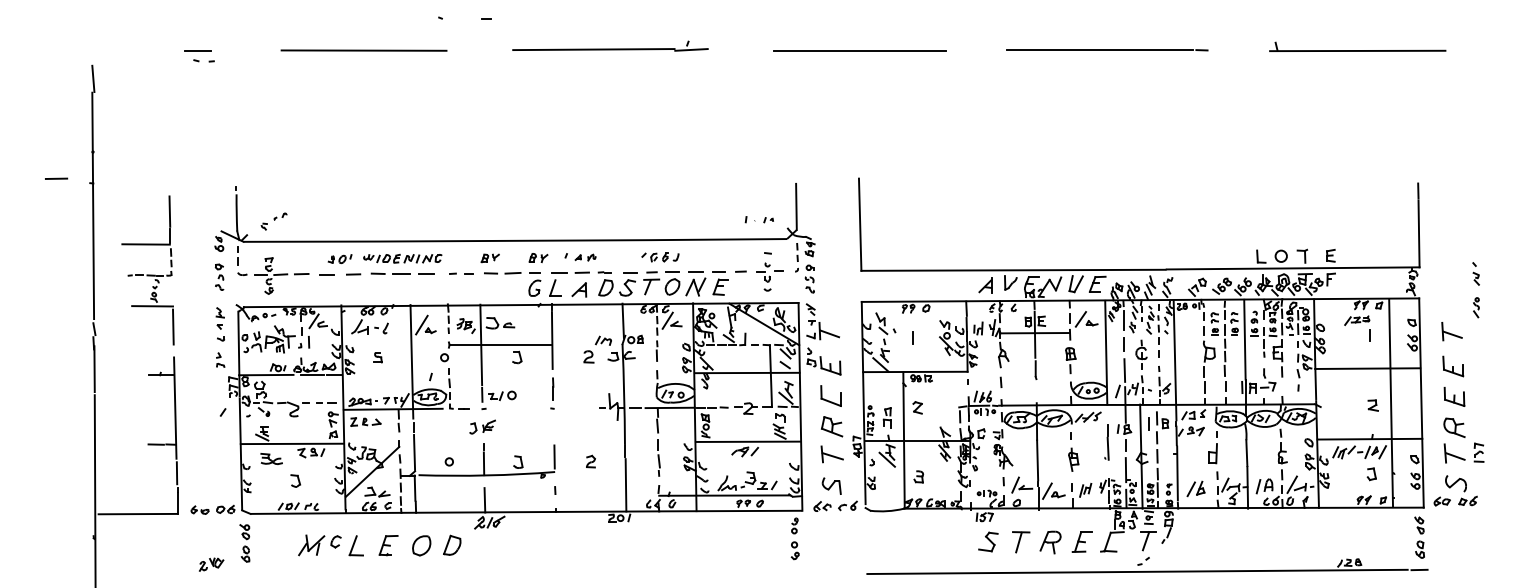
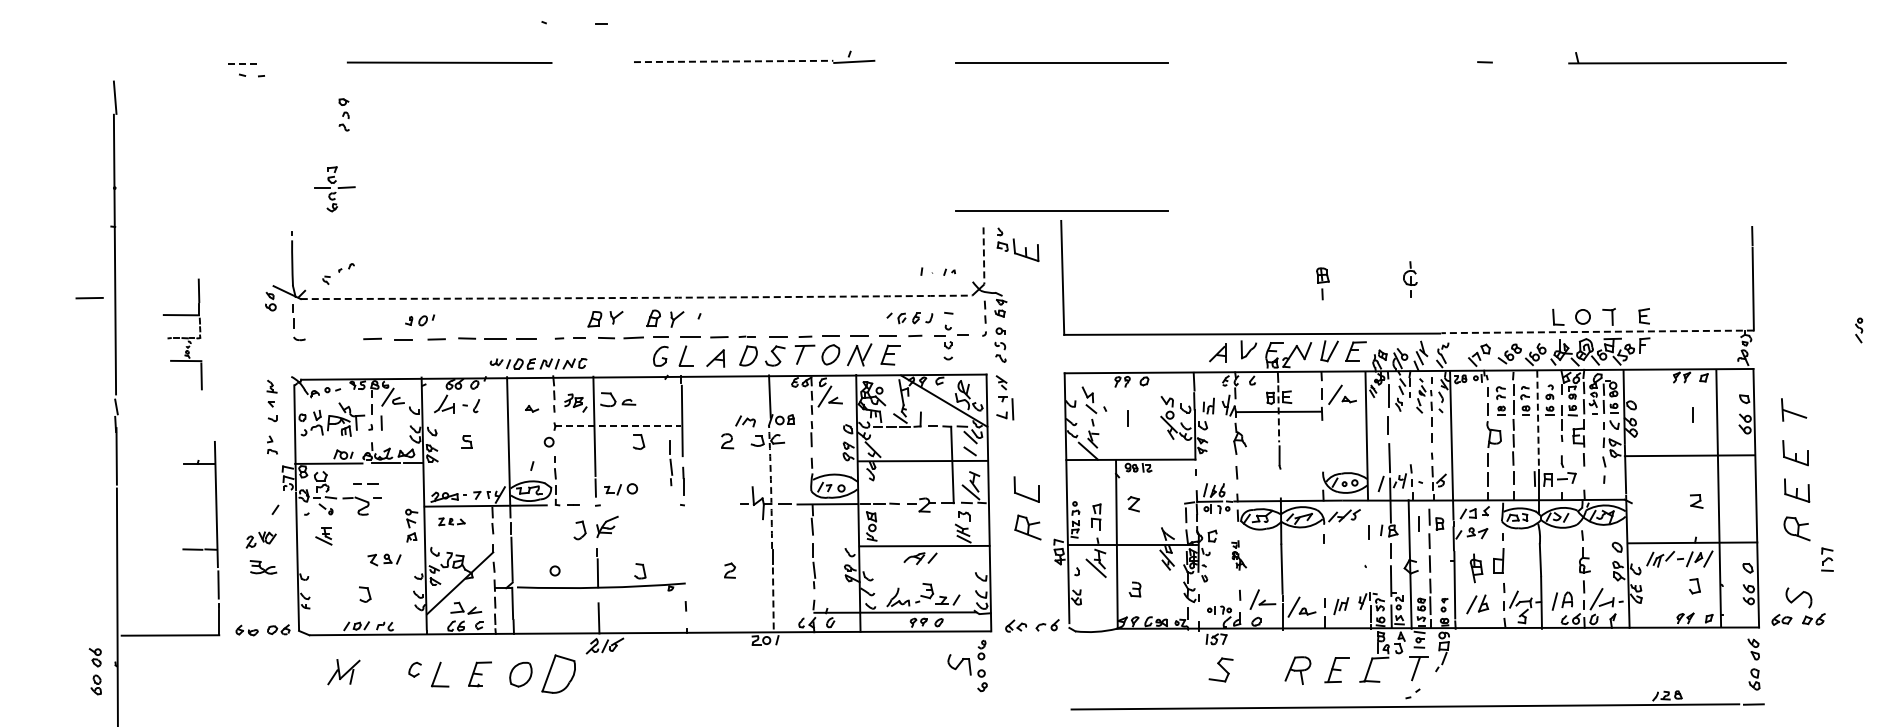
line: (593, 49) -> (733, 61), solid -> dashed
line: (1099, 50) -> (1358, 62), removed
line: (198, 51) -> (244, 63), solid -> dashed
line: (859, 170) -> (1061, 210), added
line: (56, 179) -> (89, 298), moved
line: (796, 207) -> (983, 256), solid -> dashed
arc: (515, 240) -> (636, 297), solid -> dashed
part: (585, 257) -> (723, 318), removed
part: (660, 257) -> (909, 318), moved
part: (402, 258) -> (538, 363), moved
part: (490, 258) -> (605, 319), size x1.6
part: (538, 258) -> (665, 319), size x1.6
line: (1292, 268) -> (1597, 331), solid -> dashed
part: (147, 270) -> (182, 334), size x0.6
part: (1475, 273) -> (1823, 338), removed
part: (270, 276) -> (334, 189), moved
part: (219, 277) -> (343, 114), moved
part: (1476, 307) -> (1859, 330), moved
part: (1356, 320) -> (1676, 396), removed
line: (421, 324) -> (520, 401), removed
line: (829, 333) -> (1024, 412), removed
line: (1034, 335) -> (1278, 414), solid -> dashed
line: (1245, 340) -> (1538, 420), solid -> dashed
line: (500, 344) -> (618, 426), solid -> dashed
part: (1141, 354) -> (1410, 279), moved
part: (1070, 360) -> (1322, 283), moved
part: (823, 361) -> (1017, 244), moved
part: (543, 374) -> (671, 463), added
arc: (624, 394) -> (771, 487), solid -> dashed
line: (327, 402) -> (367, 483), moved
part: (365, 421) -> (451, 521), size x0.7
part: (482, 426) -> (595, 527), size x1.4
line: (291, 443) -> (360, 548), removed
line: (1107, 448) -> (1368, 554), removed
part: (1002, 449) -> (1238, 555), size x0.6
part: (1454, 453) -> (1797, 560), removed
part: (832, 454) -> (1028, 561), removed
line: (554, 456) -> (684, 564), removed
part: (271, 459) -> (263, 567), moved
part: (1073, 459) -> (1476, 568), moved
line: (626, 485) -> (773, 600), solid -> dashed
part: (831, 485) -> (959, 664), moved
part: (1021, 541) -> (1261, 669), removed
part: (244, 543) -> (94, 671), moved
part: (452, 544) -> (558, 673), size x1.6
part: (311, 545) -> (343, 672), moved
part: (210, 564) -> (260, 539), moved

